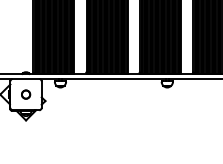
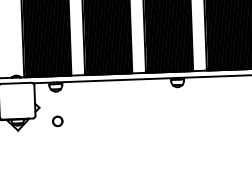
part: (26, 94) -> (58, 121), moved

